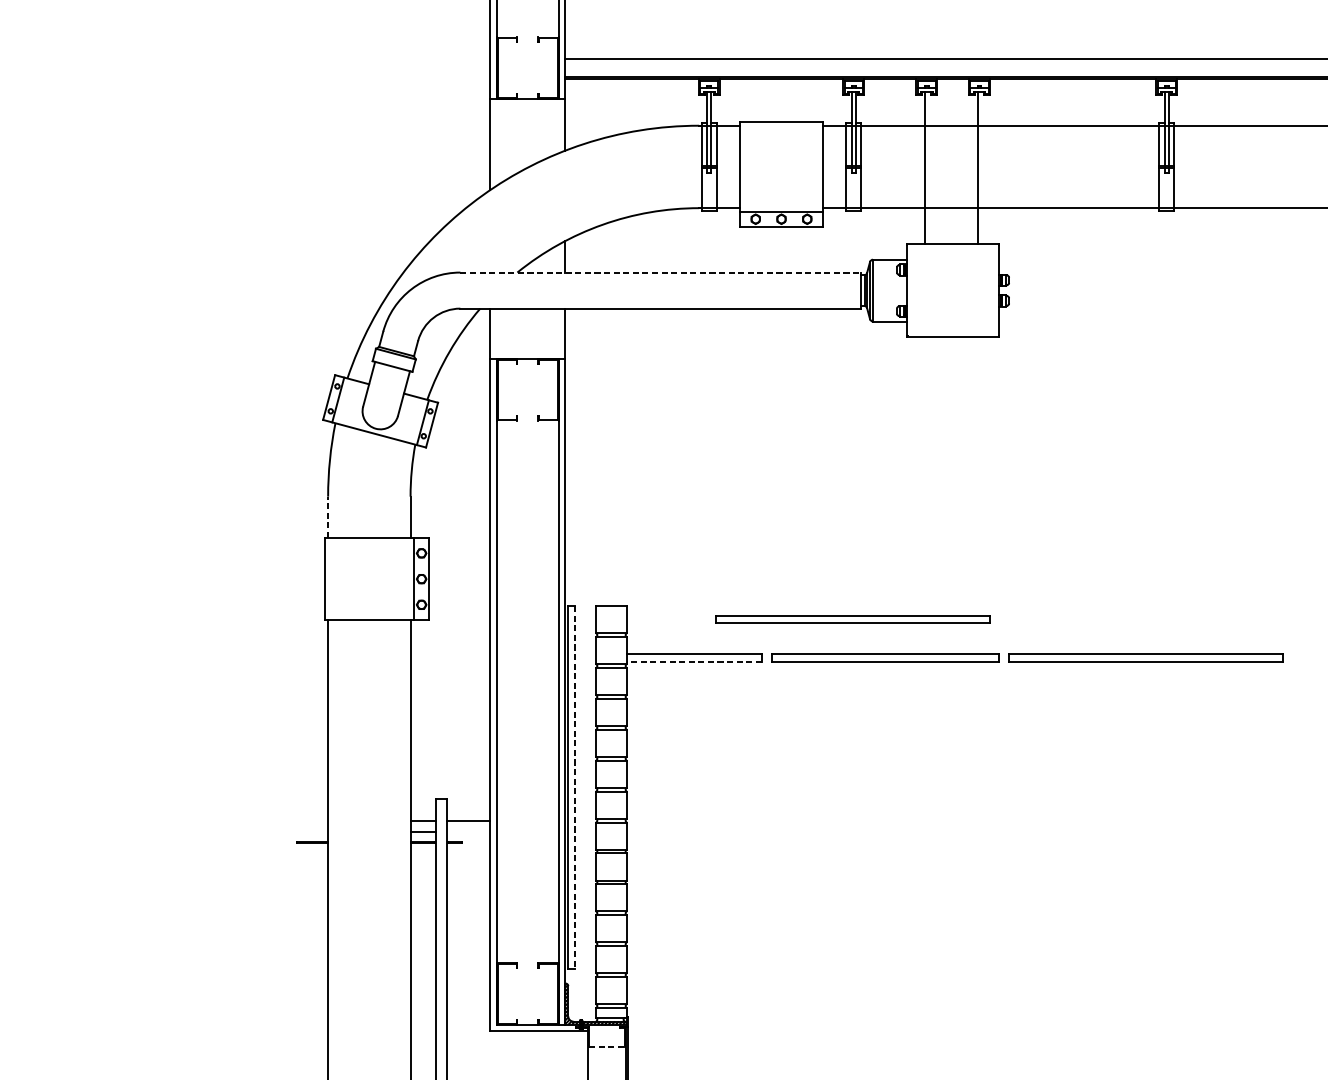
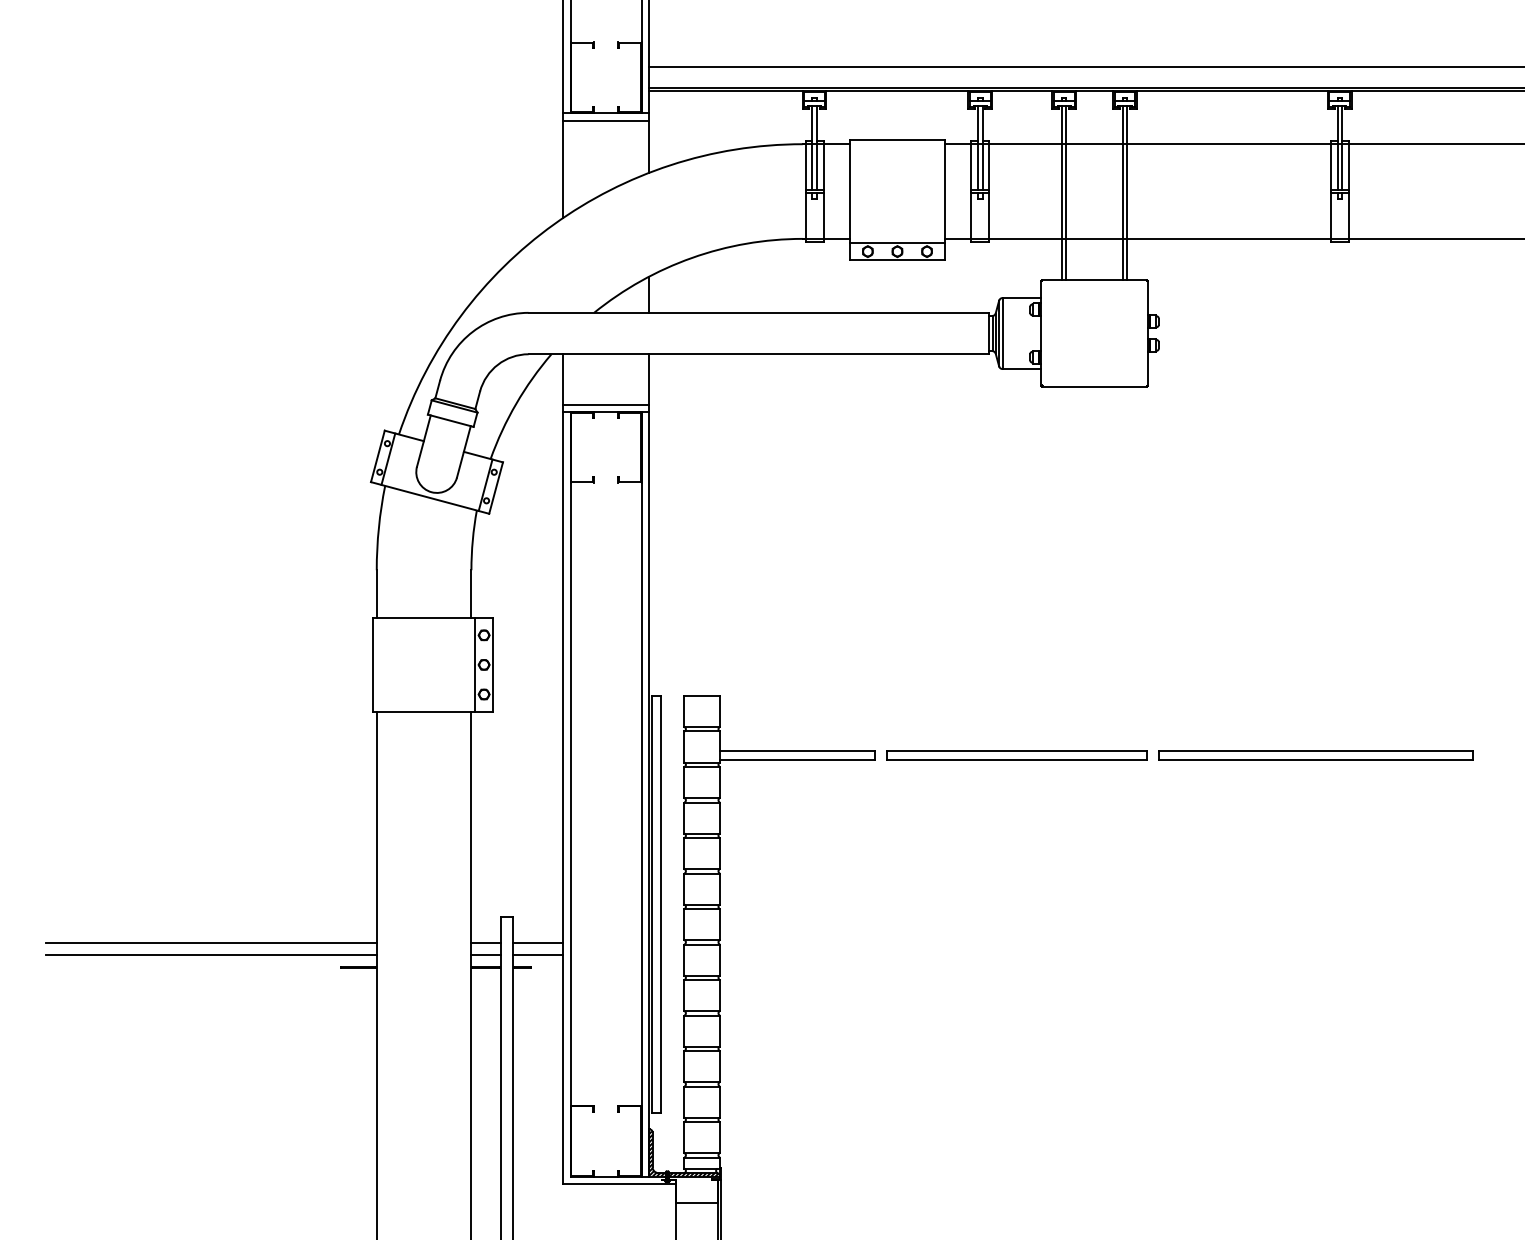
line: (527, 105) -> (605, 120), added
line: (928, 167) -> (1066, 192), added
line: (981, 167) -> (1127, 192), added
line: (661, 272) -> (759, 312), dashed -> solid
line: (527, 352) -> (605, 404), added
line: (327, 516) -> (376, 593), dashed -> solid
part: (852, 619) -> (978, 711), removed
line: (693, 661) -> (796, 759), dashed -> solid
line: (575, 787) -> (660, 904), dashed -> solid
line: (183, 821) -> (210, 943), added
line: (183, 831) -> (210, 954), added
line: (468, 831) -> (538, 954), added
line: (607, 1047) -> (697, 1202), dashed -> solid

